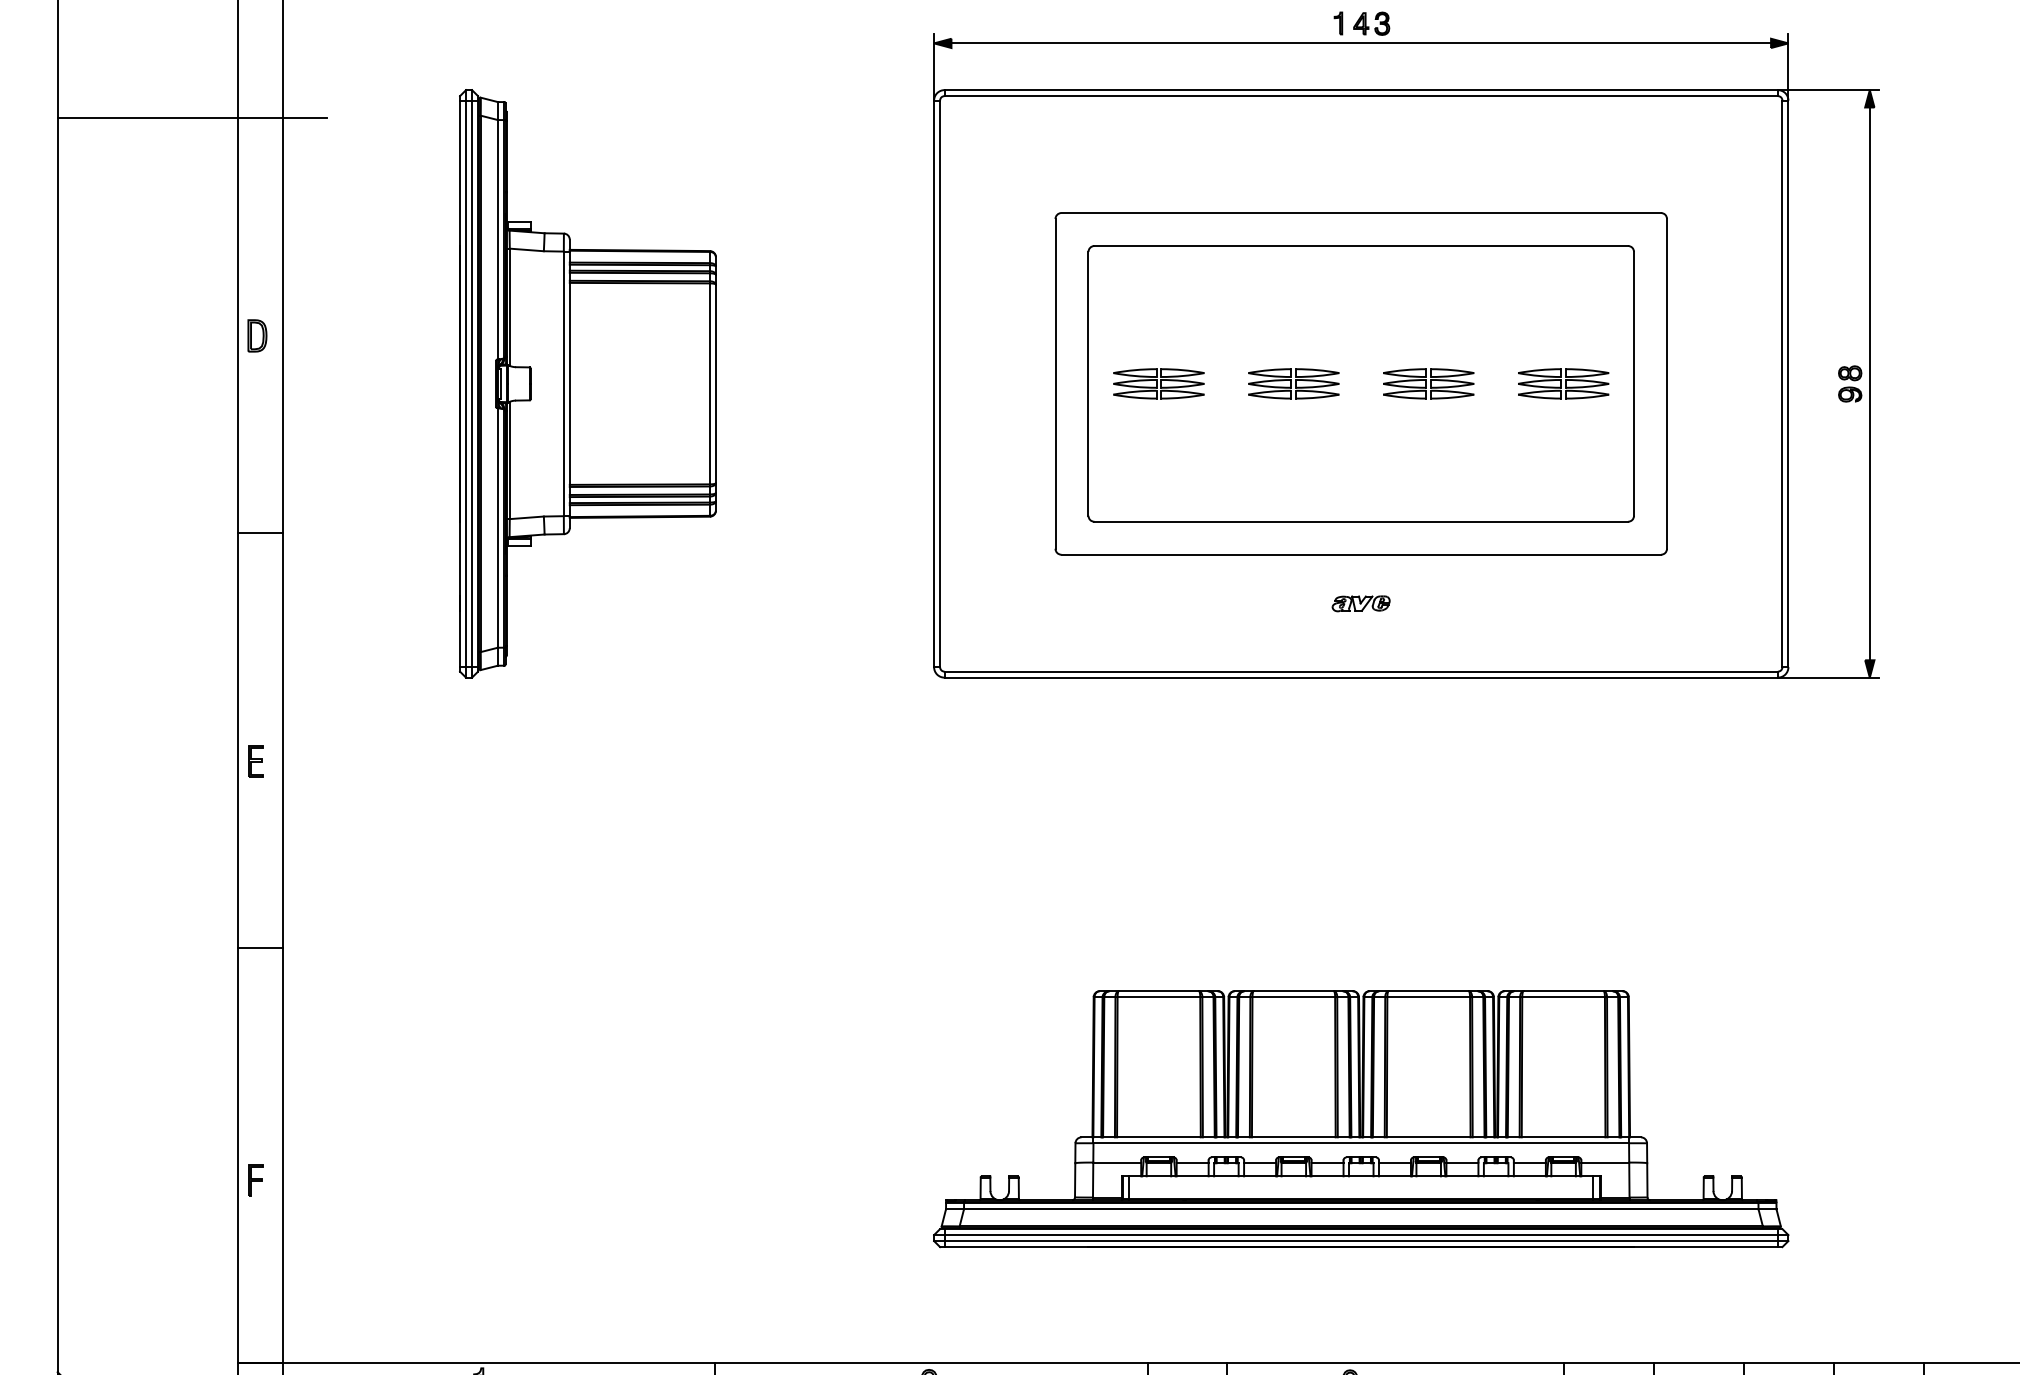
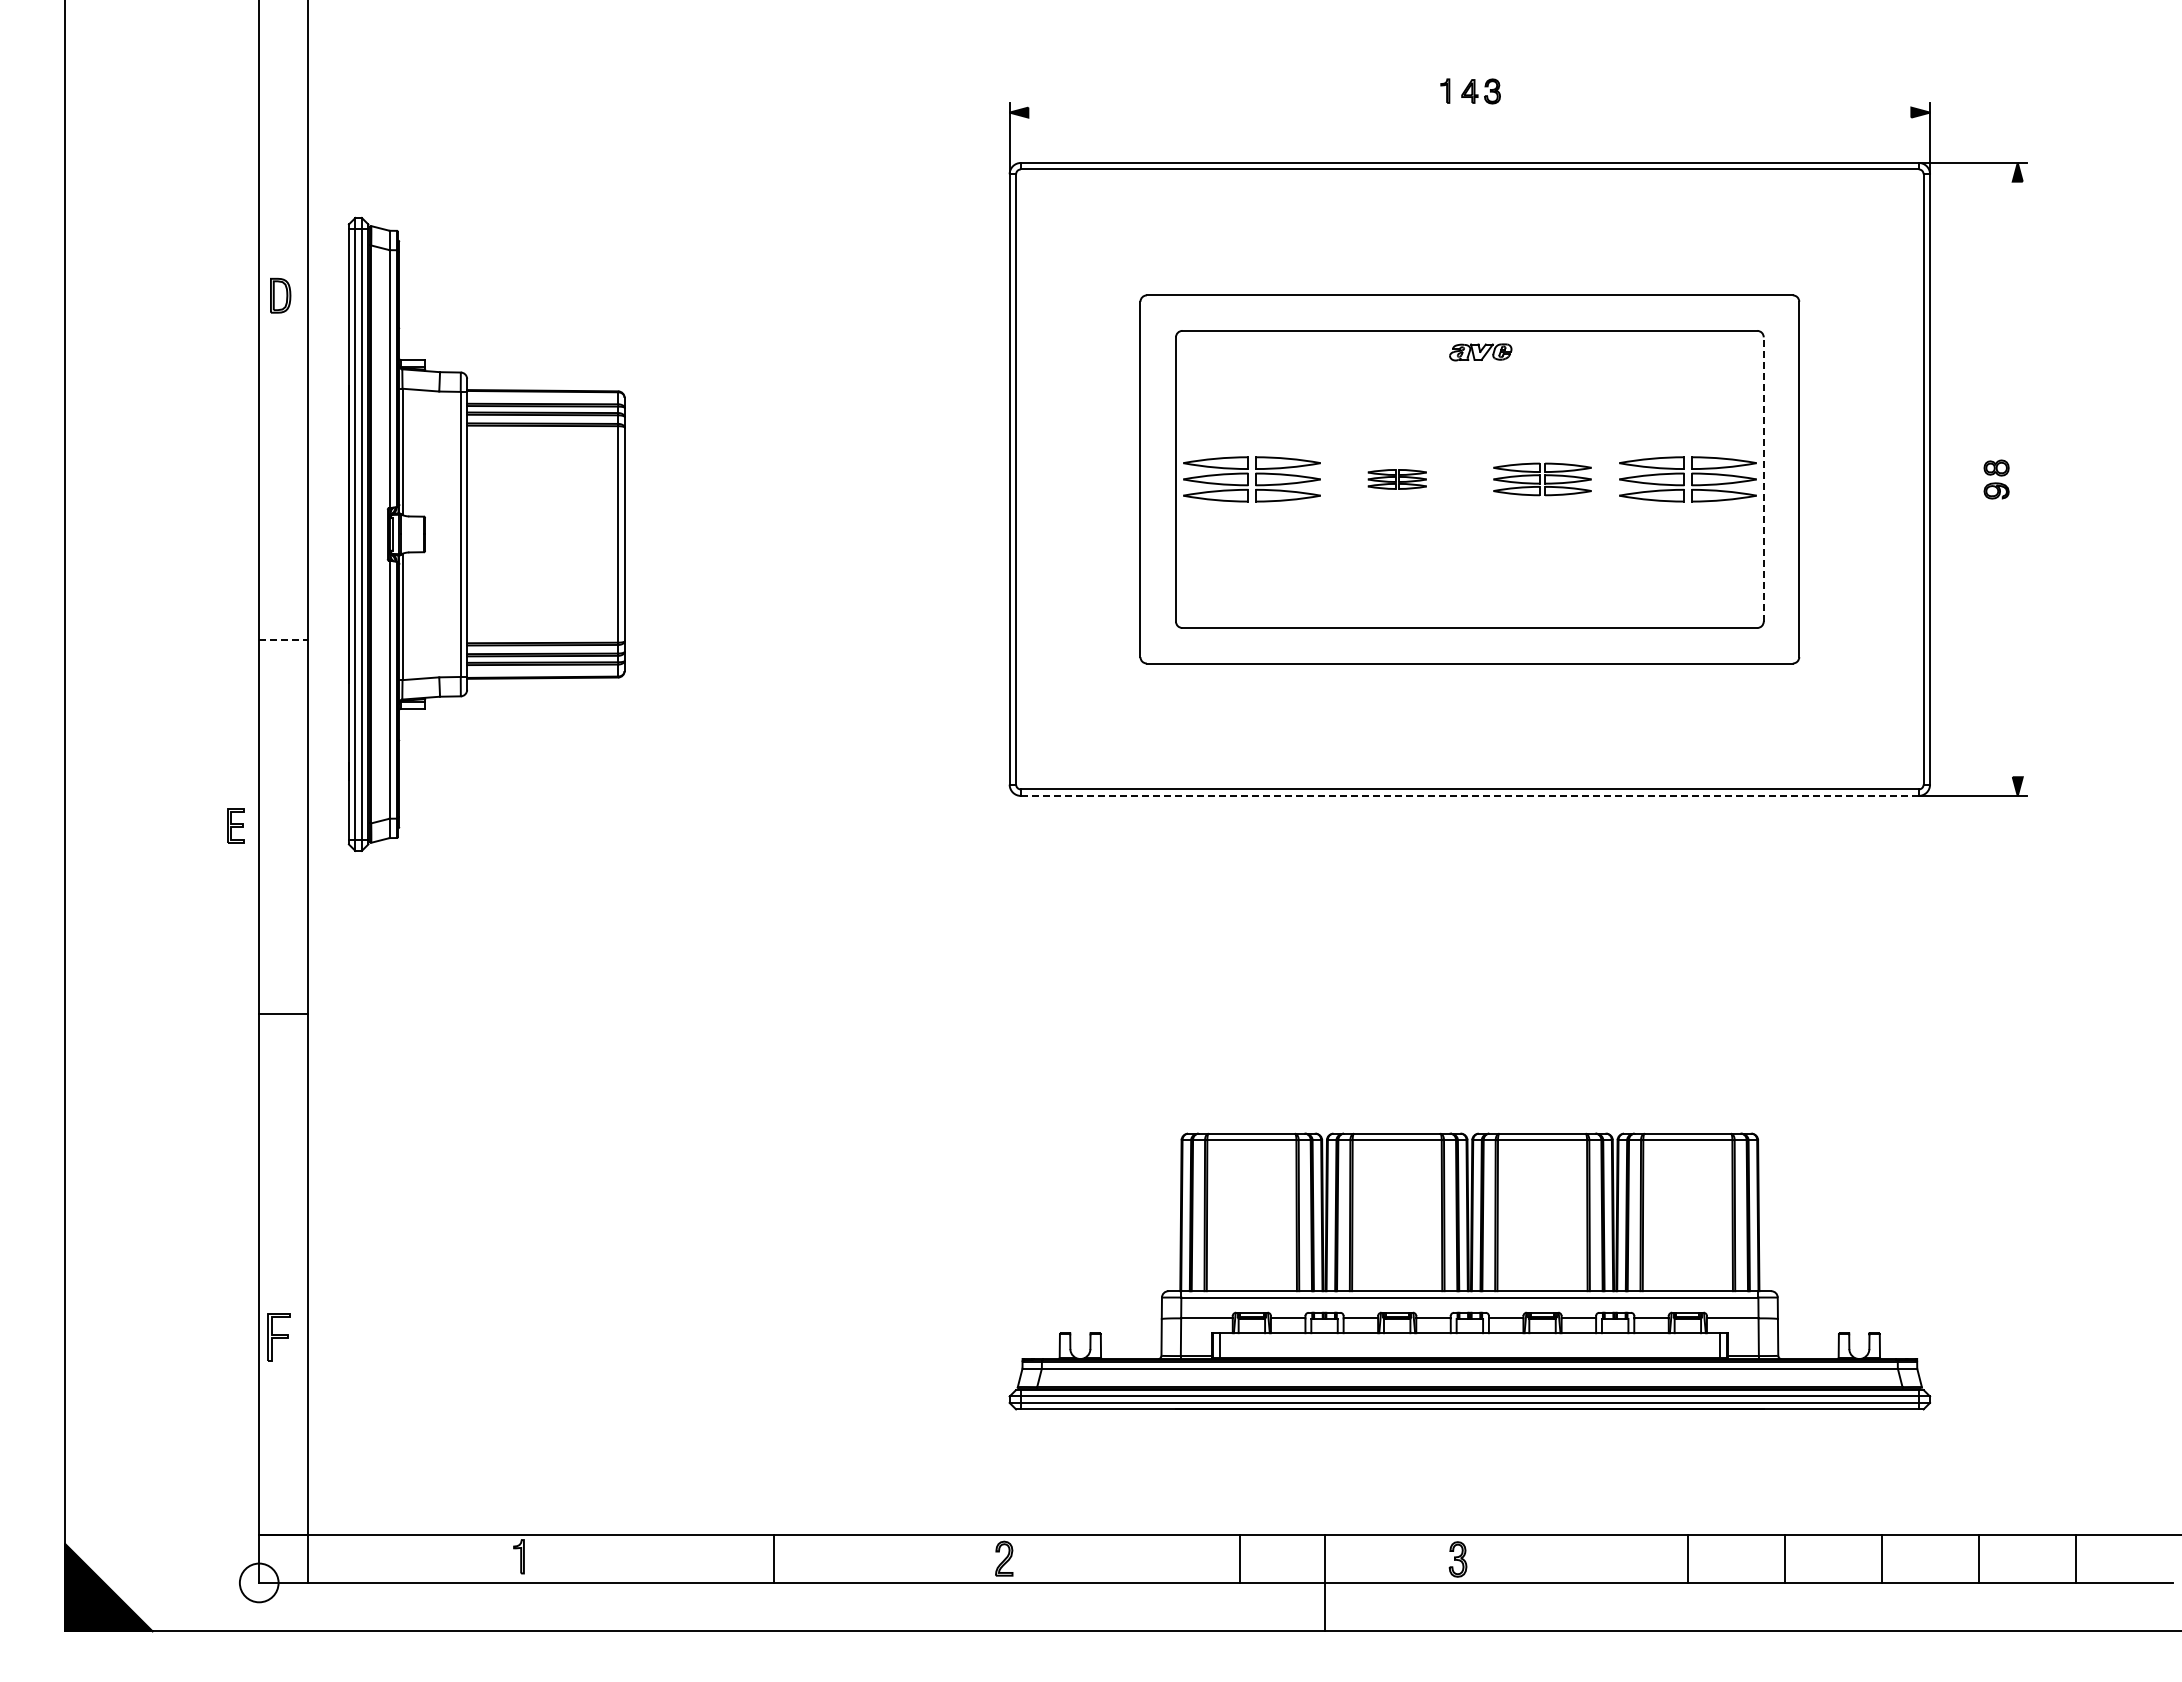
line: (1360, 43) -> (1469, 112), removed
line: (192, 117) -> (210, 192), removed
part: (257, 335) -> (280, 295), moved
part: (587, 383) -> (486, 533), moved
part: (1158, 383) -> (1251, 479), size x1.4
part: (1294, 383) -> (1397, 479), size x0.6
part: (1563, 383) -> (1687, 479), size x1.4
line: (1633, 383) -> (1763, 478), solid -> dashed
line: (1869, 383) -> (2017, 479), removed
line: (260, 532) -> (283, 639), solid -> dashed
part: (1360, 603) -> (1480, 352), moved
line: (1360, 677) -> (1469, 795), solid -> dashed
part: (255, 760) -> (235, 825), moved
line: (260, 948) -> (283, 1014), moved
part: (255, 1180) -> (278, 1337), size x1.4

